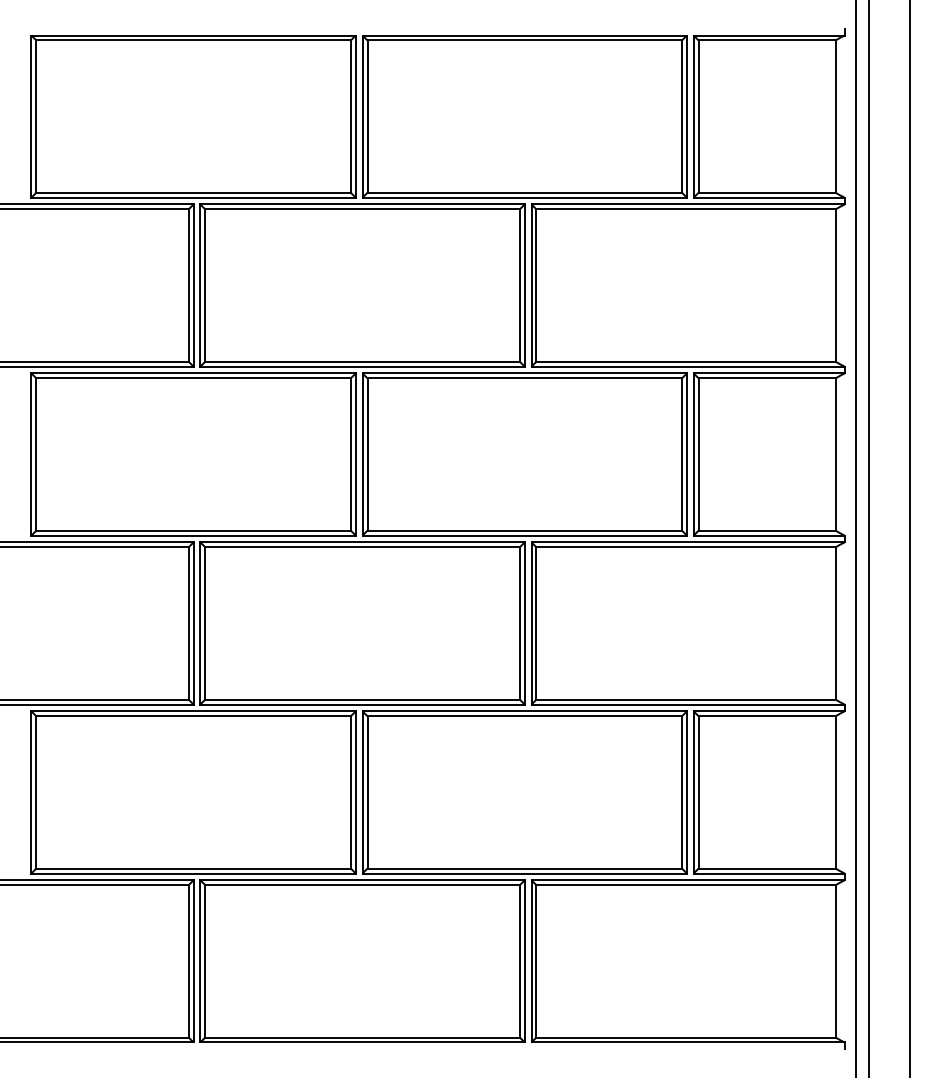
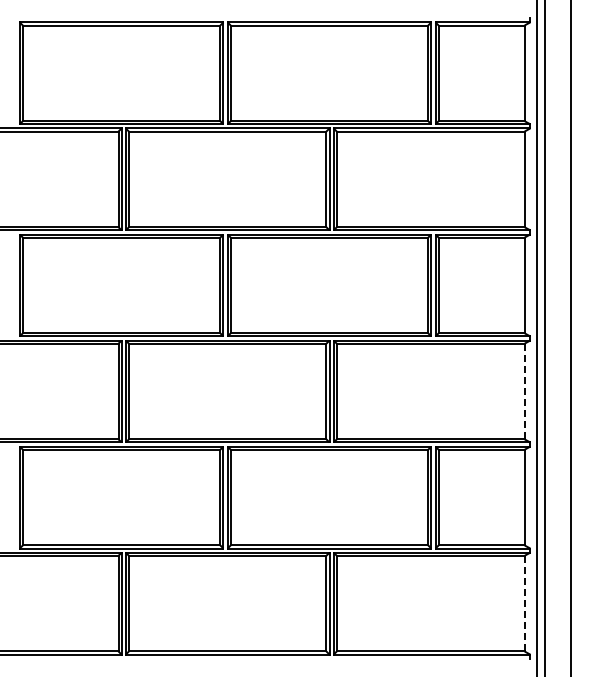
line: (835, 623) -> (524, 391), solid -> dashed
line: (835, 961) -> (524, 603), solid -> dashed

